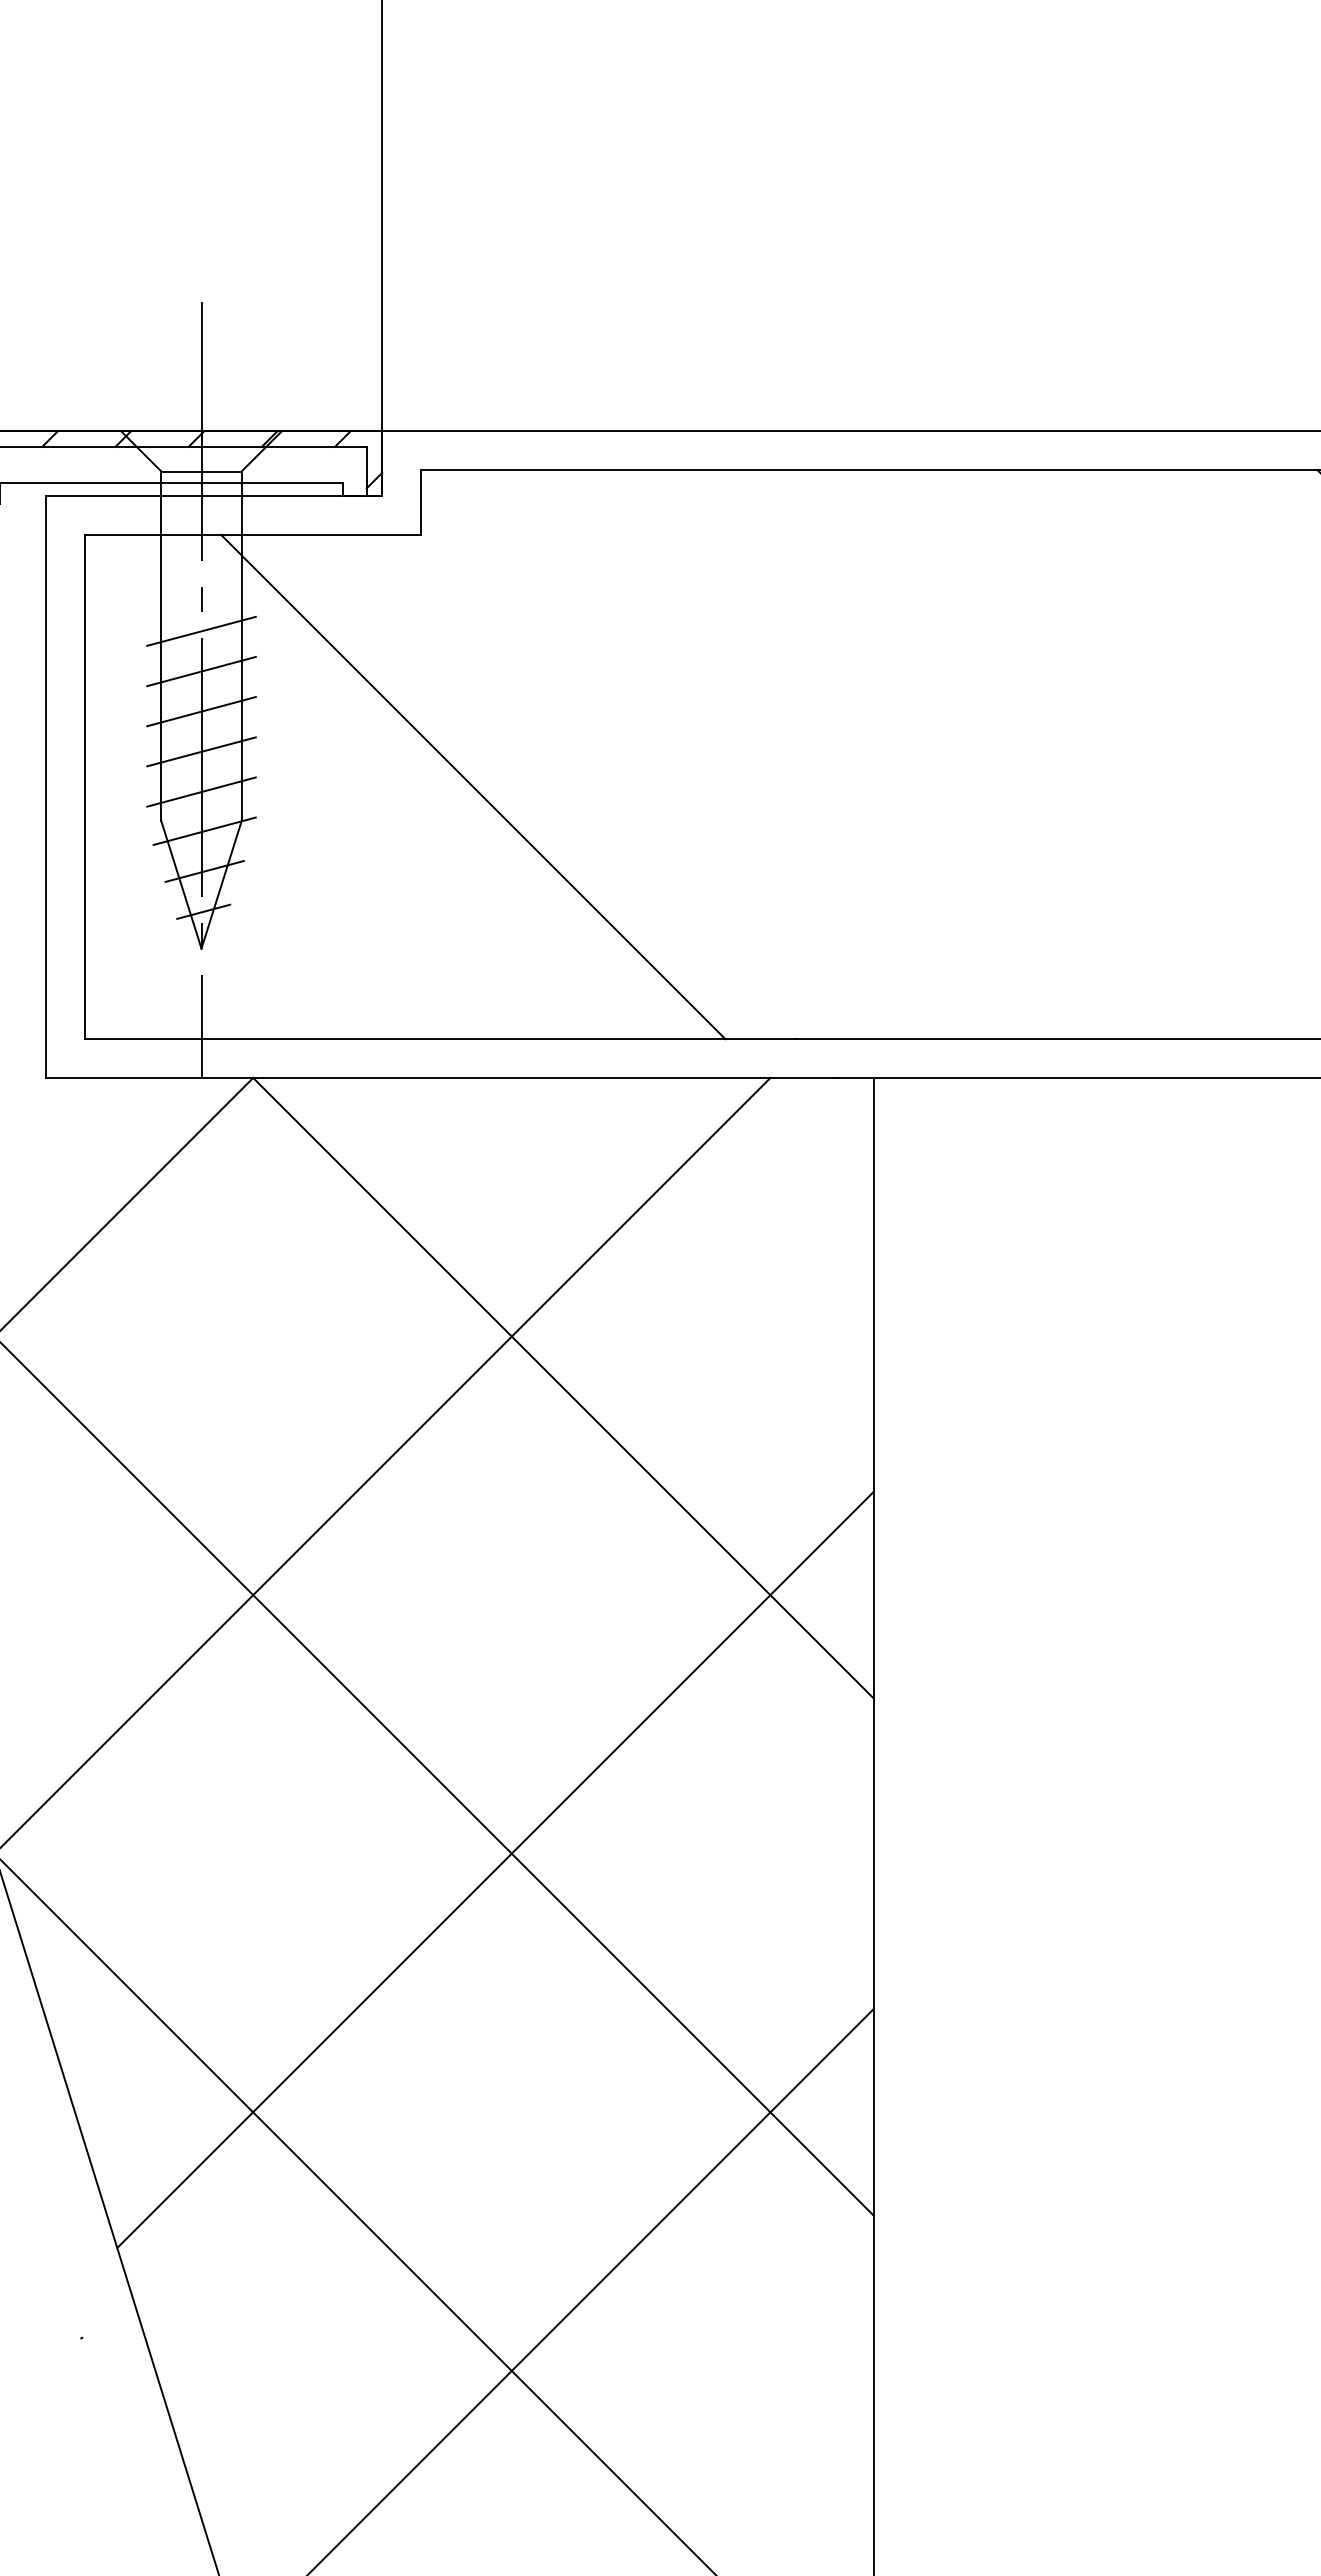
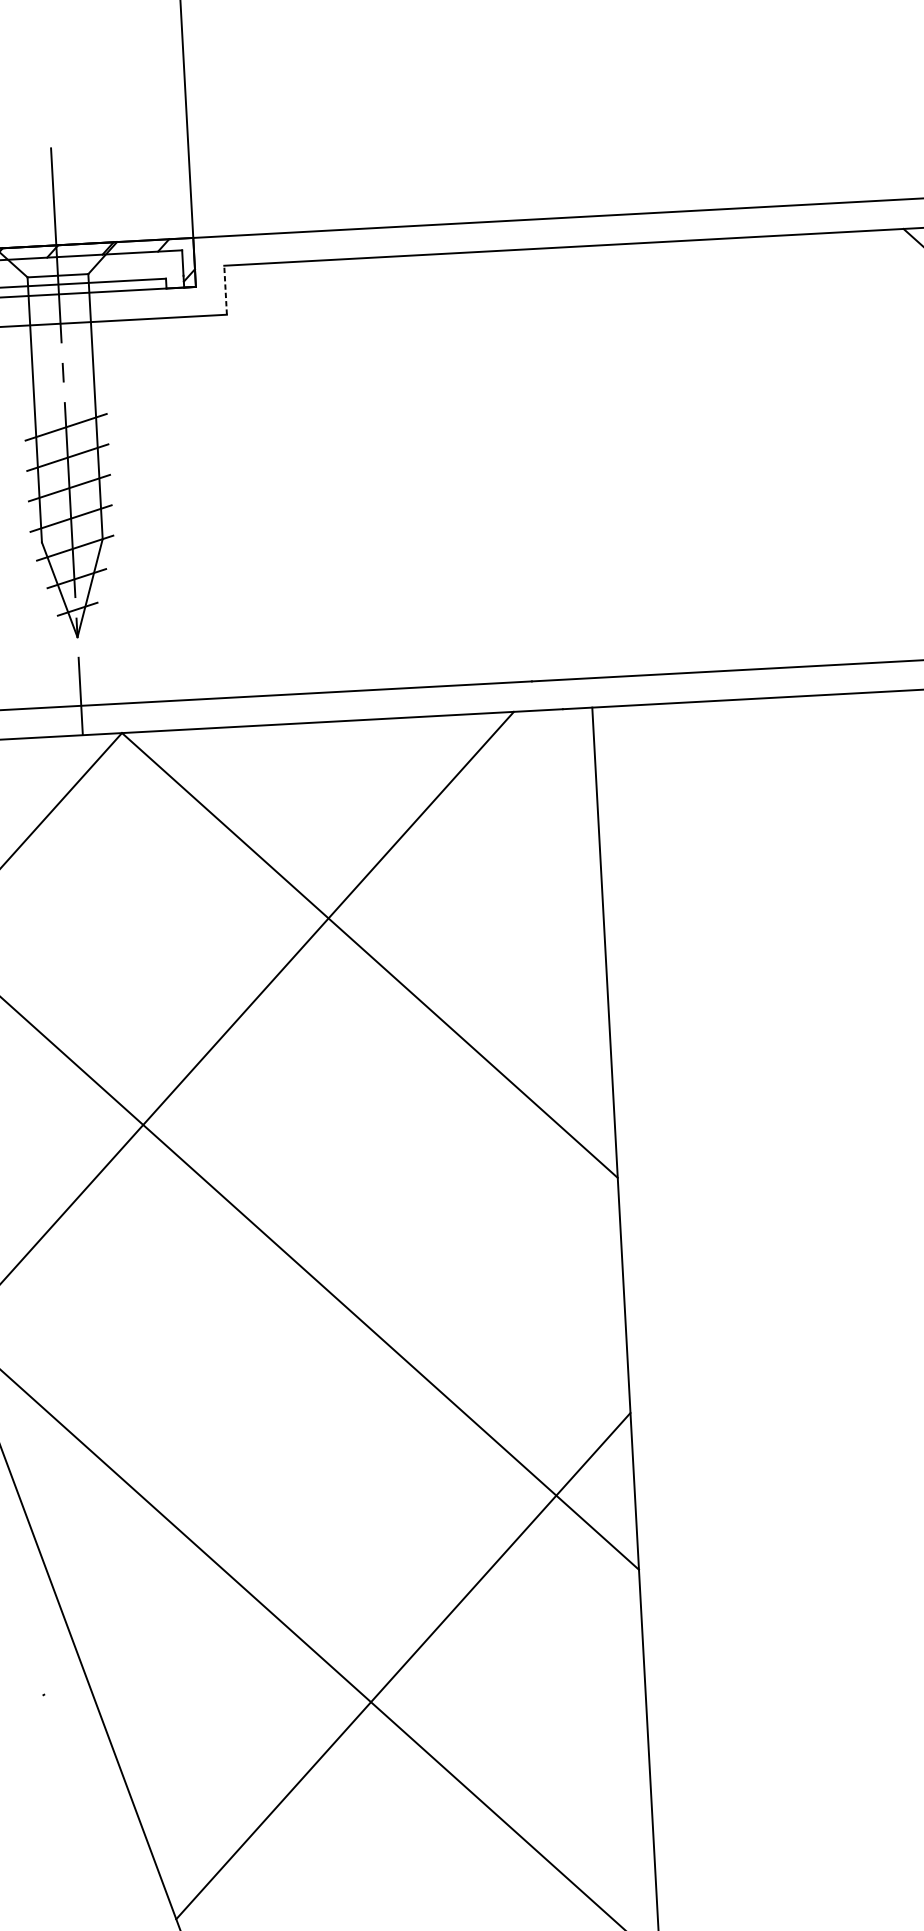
line: (421, 502) -> (225, 290), solid -> dashed
line: (201, 630) -> (64, 396), removed
line: (473, 786) -> (276, 503), removed
line: (495, 1869) -> (338, 1322), removed

